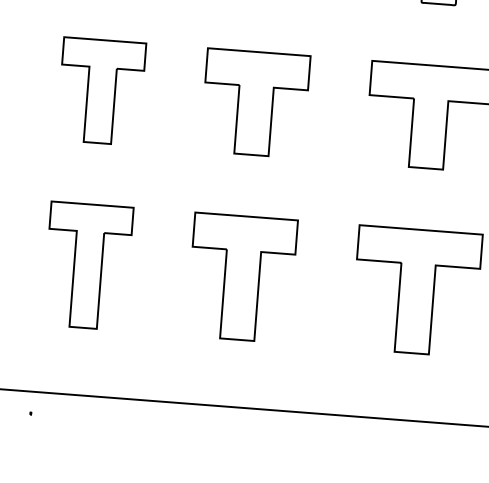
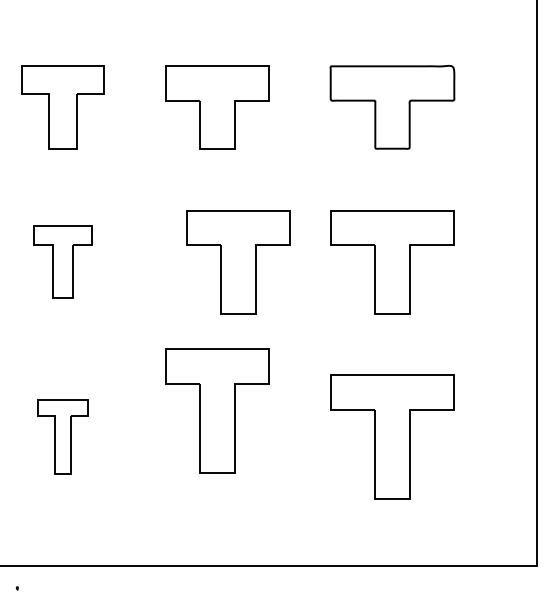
part: (100, 92) -> (62, 262), size x0.7
part: (255, 104) -> (238, 262), moved
part: (87, 265) -> (62, 436), size x0.6
part: (242, 277) -> (217, 410), moved

